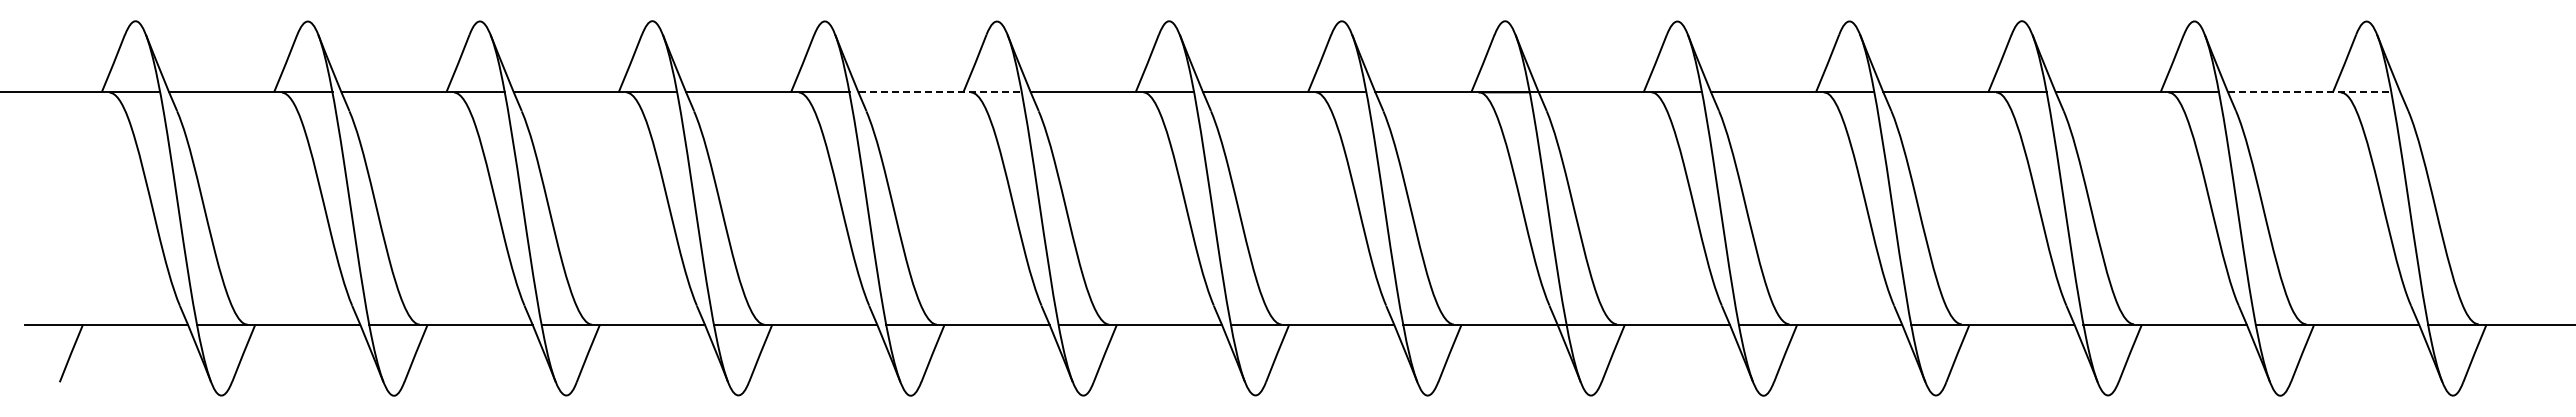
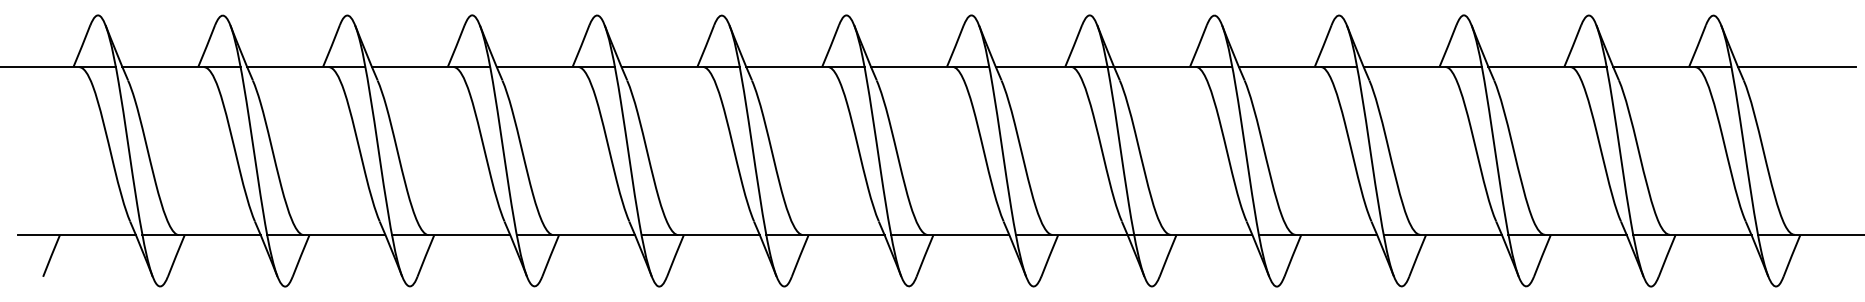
line: (940, 92) -> (680, 67), dashed -> solid
line: (2309, 92) -> (1672, 67), dashed -> solid
line: (2481, 92) -> (1796, 67), added

